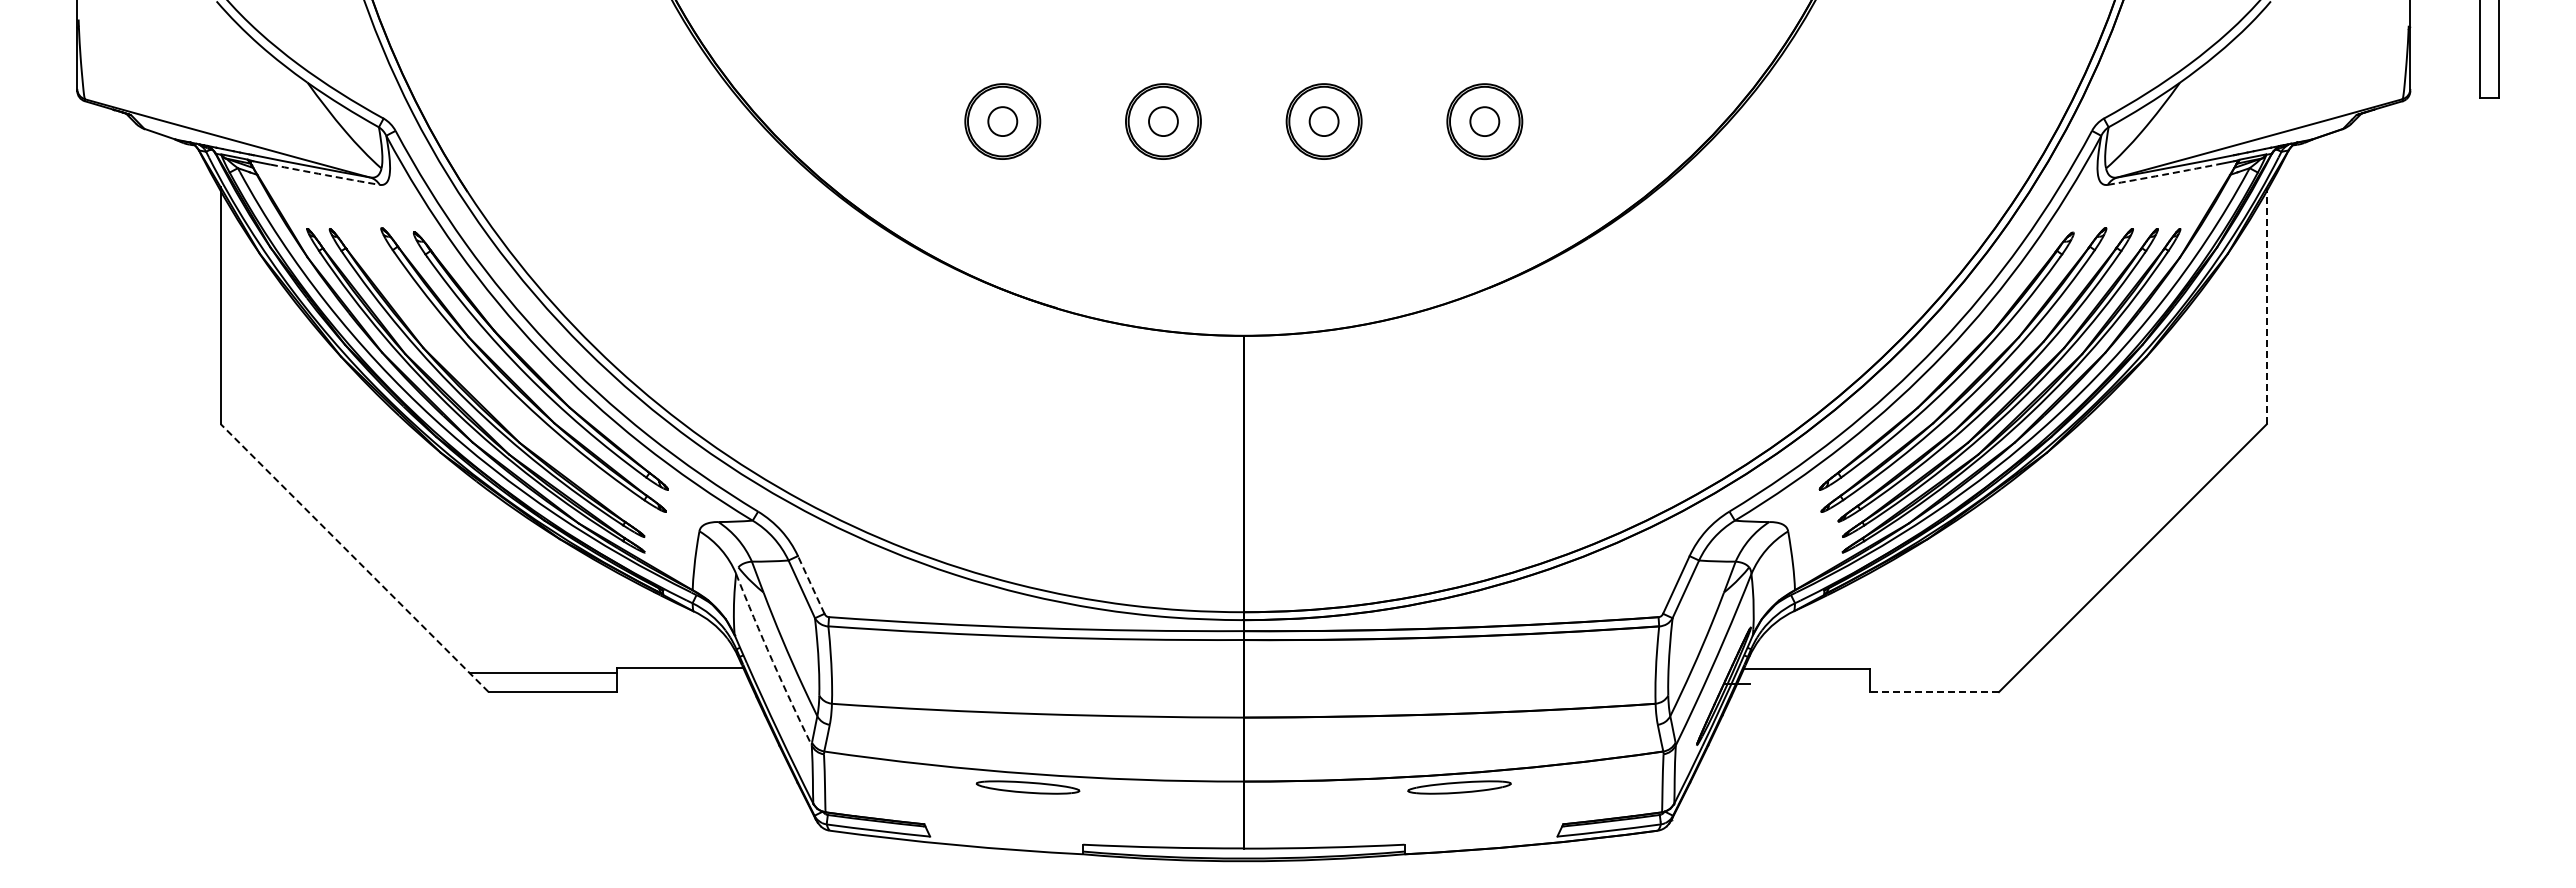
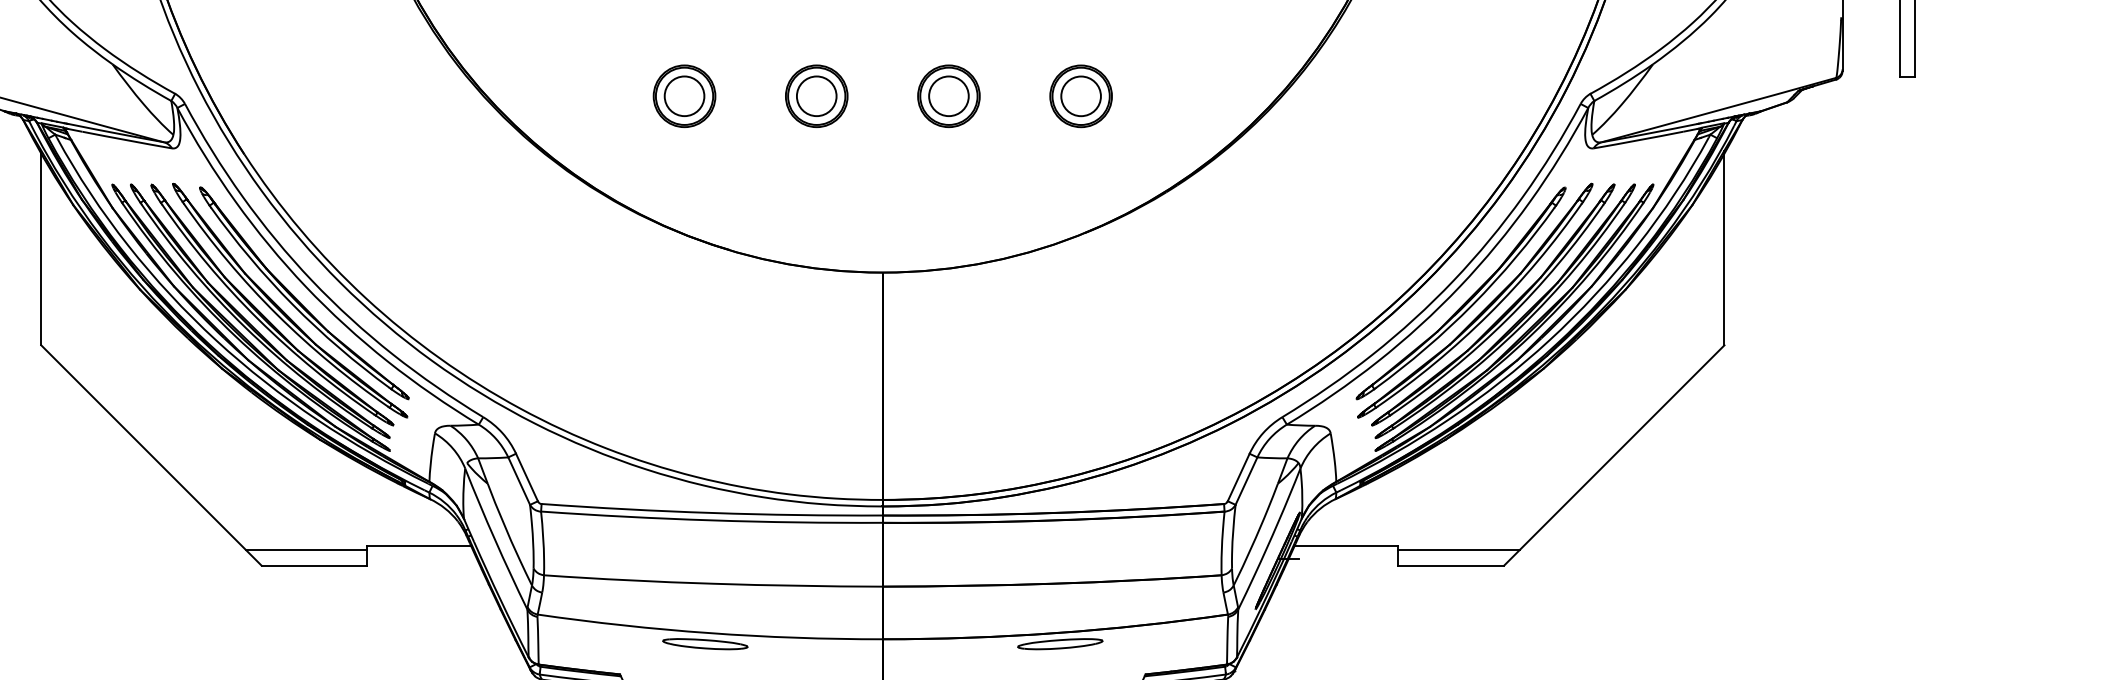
circle: (1002, 121) -> (684, 96), size x1.67
circle: (1163, 121) -> (816, 96), size x1.67
circle: (1324, 121) -> (949, 96), size x1.67
circle: (1484, 121) -> (1080, 96), size x1.67
arc: (325, 175) -> (127, 140), dashed -> solid
arc: (2162, 175) -> (1638, 140), dashed -> solid
line: (2266, 305) -> (1724, 247), dashed -> solid
part: (490, 386) -> (263, 314), added
line: (354, 557) -> (151, 454), dashed -> solid
line: (811, 584) -> (527, 477), dashed -> solid
arc: (772, 660) -> (495, 539), dashed -> solid
line: (1943, 673) -> (1458, 550), added
line: (1934, 692) -> (1451, 565), dashed -> solid

